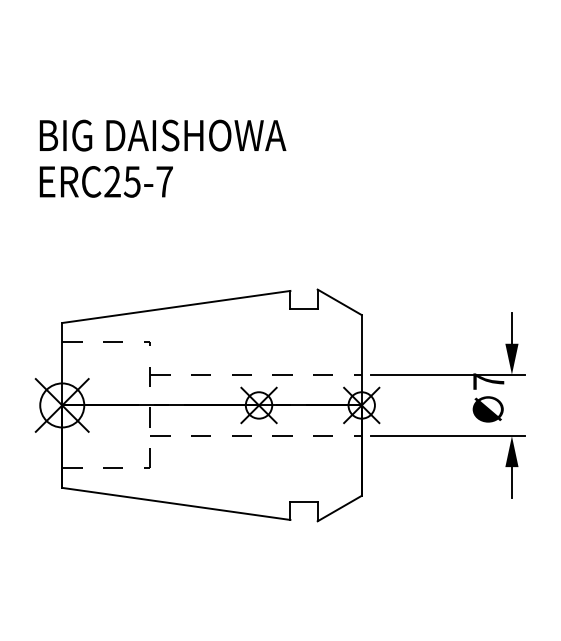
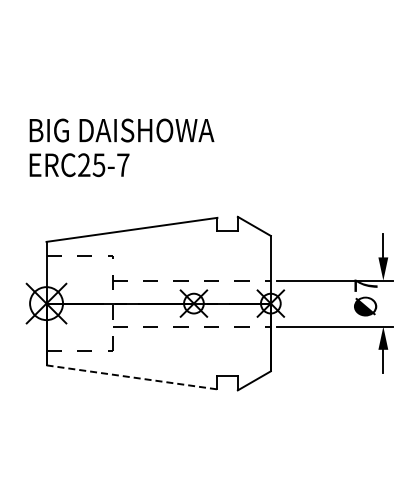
text: (162, 158) -> (121, 147), moved
line: (177, 504) -> (132, 377), solid -> dashed

